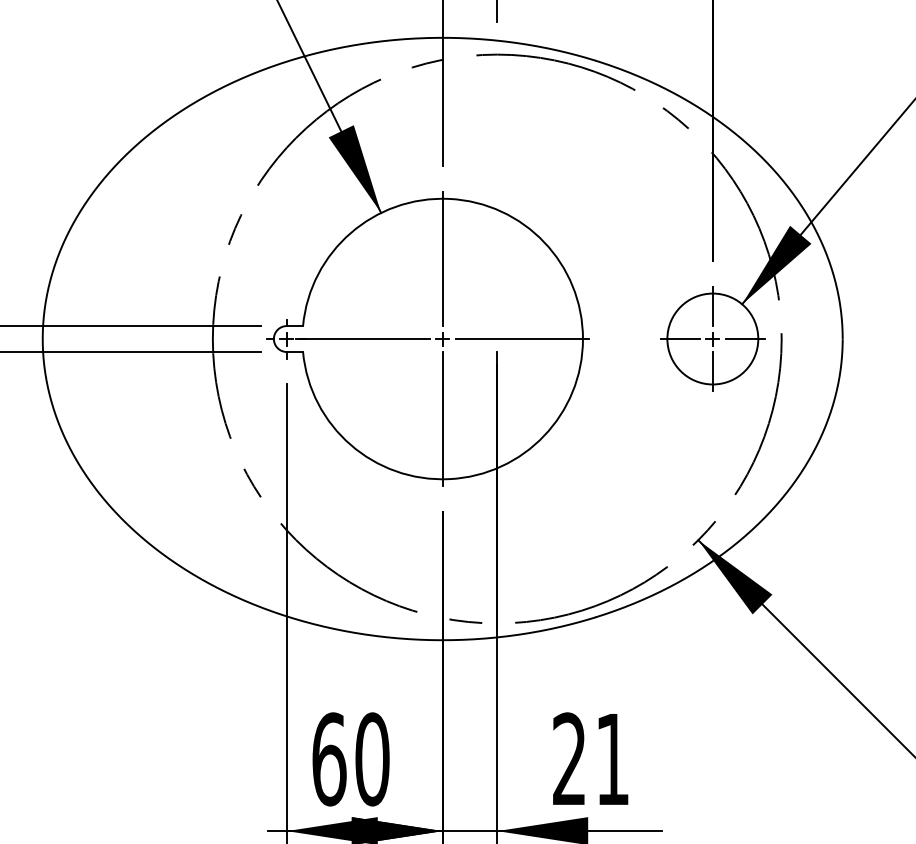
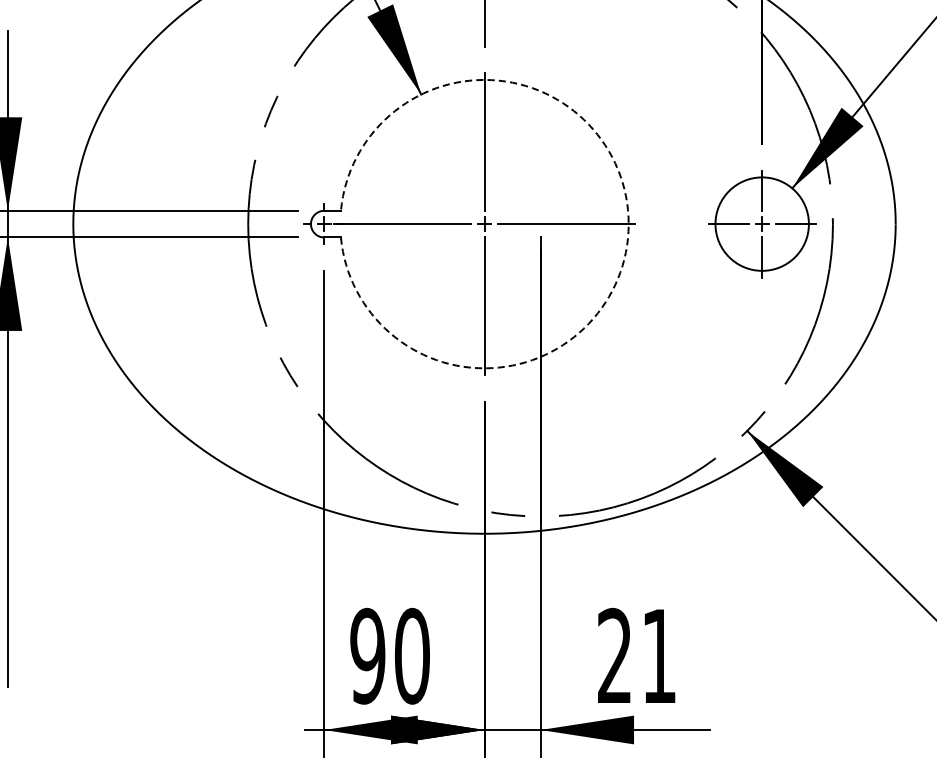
arc: (582, 339) -> (628, 224), solid -> dashed
text: (329, 759) -> (368, 656), 60 -> 90

